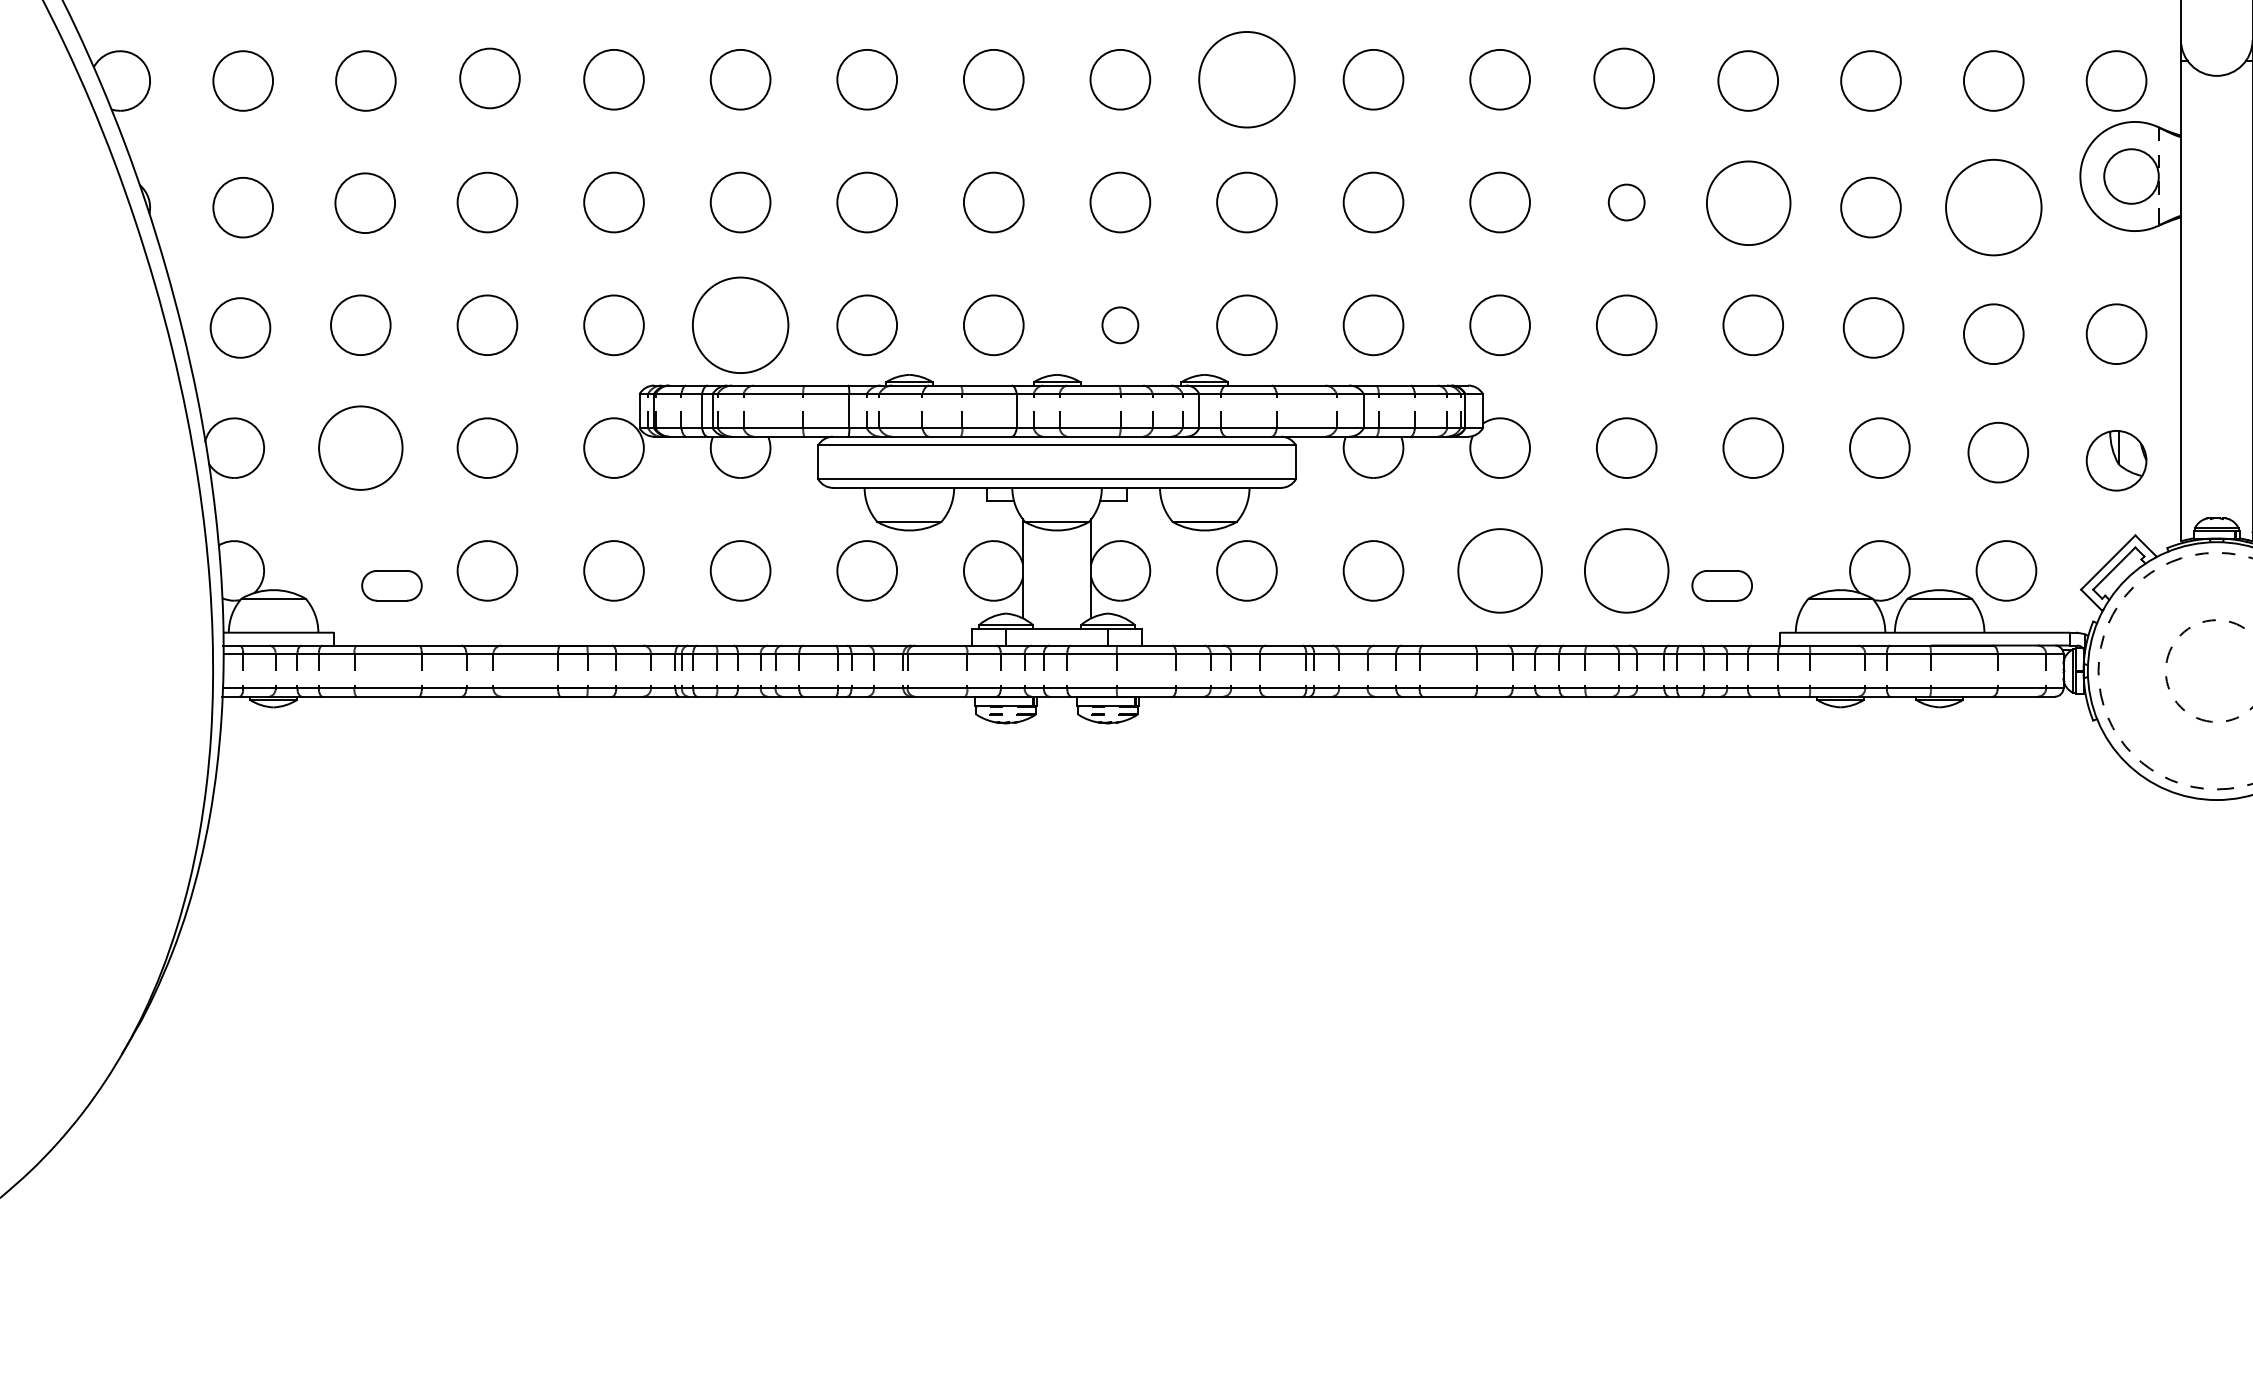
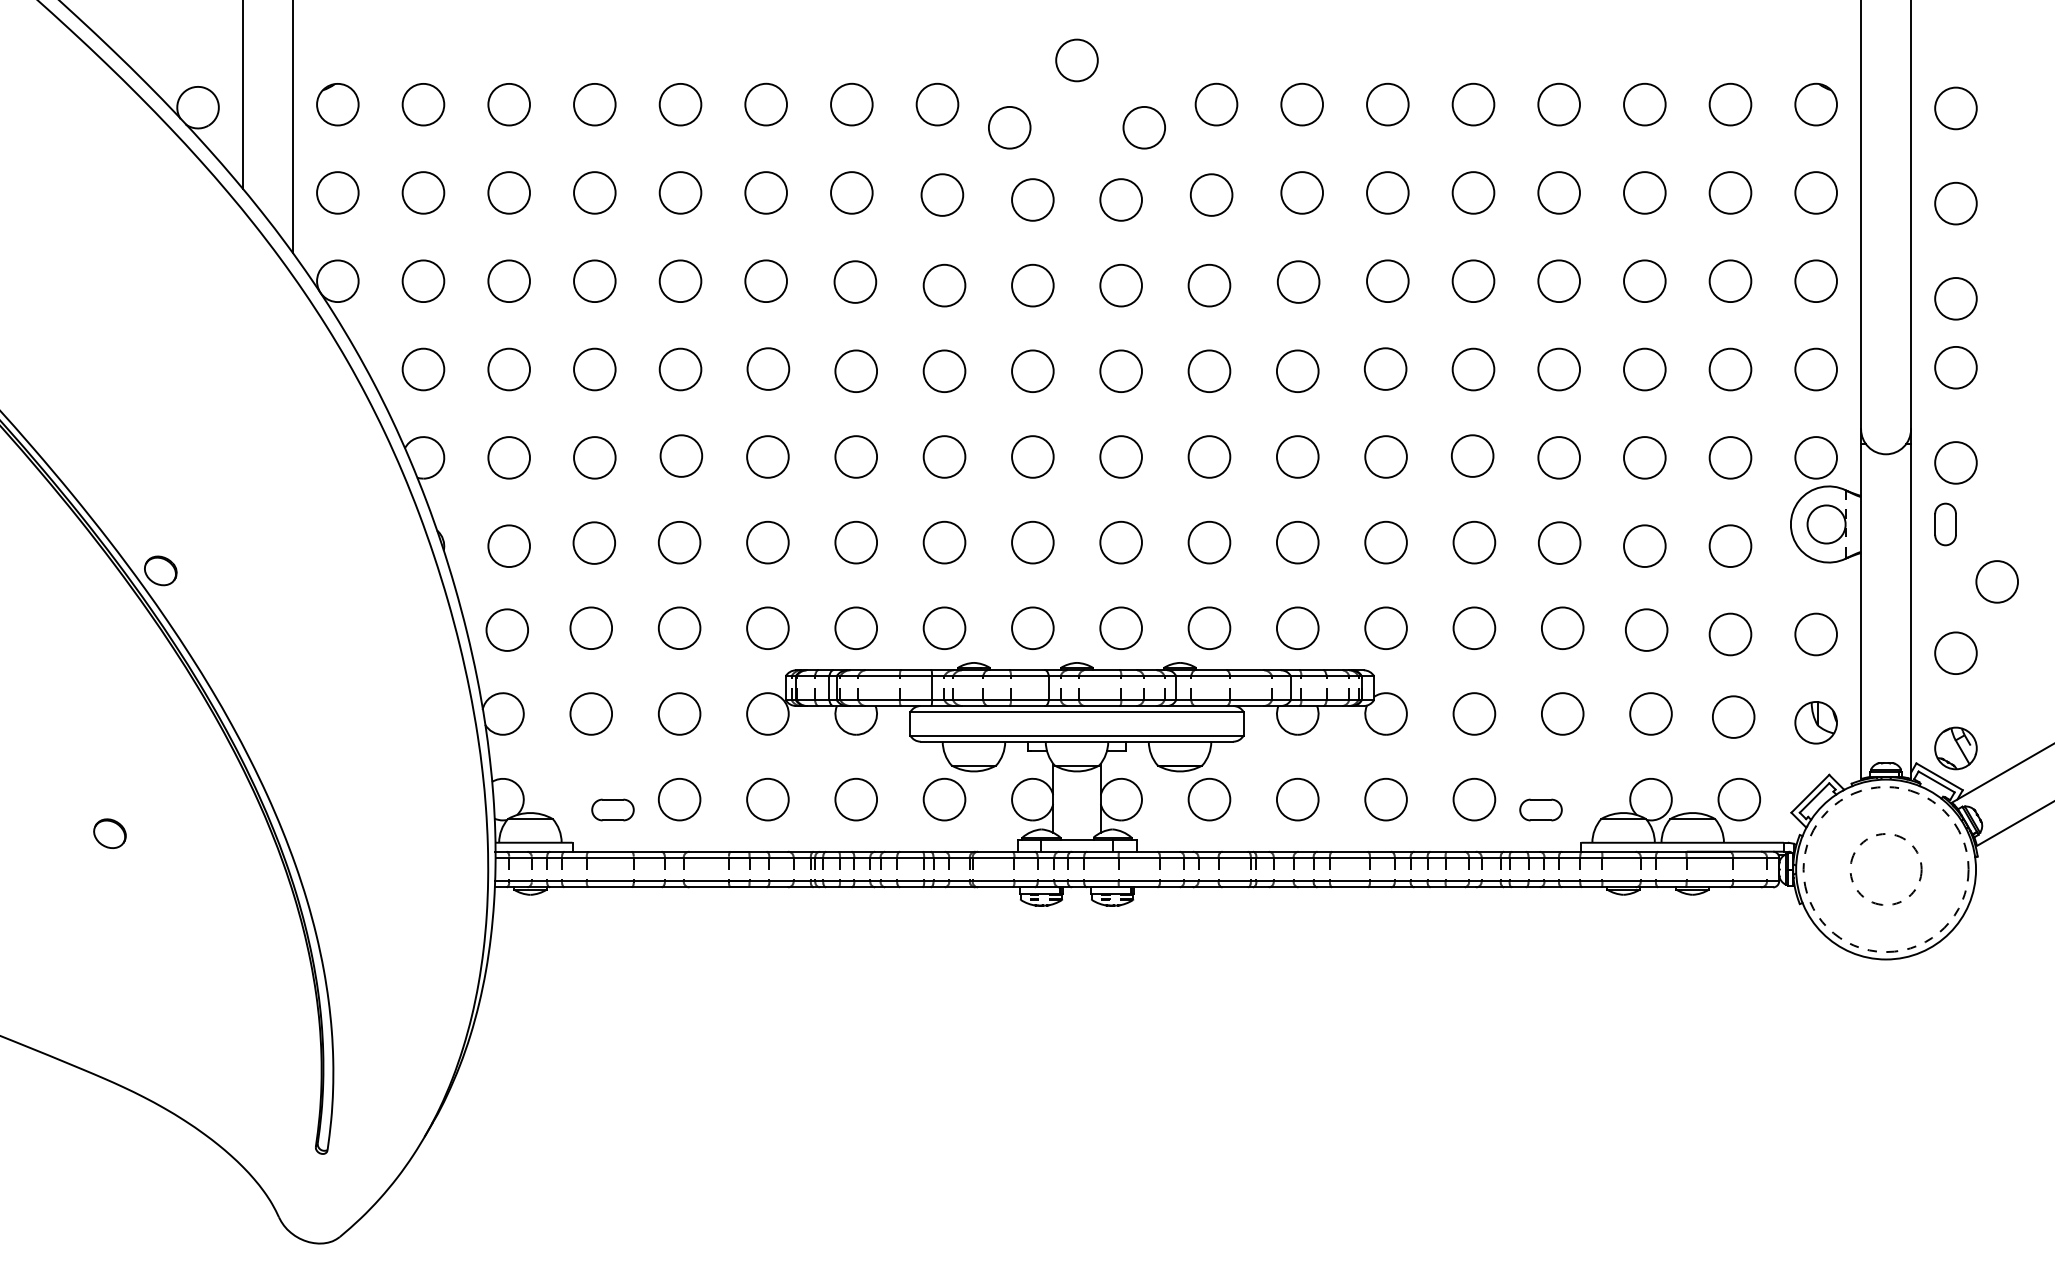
circle: (1246, 79) -> (1209, 456), size x0.62
circle: (1626, 202) -> (1474, 542), size x1.67
circle: (1748, 202) -> (1559, 542), size x0.71
circle: (1993, 208) -> (1730, 546), size x0.62
circle: (741, 325) -> (856, 628), size x0.62
circle: (1120, 325) -> (1121, 628), size x1.67
circle: (361, 447) -> (591, 713), size x0.71
circle: (1499, 570) -> (1385, 799), size x0.71
circle: (1626, 570) -> (1474, 799), size x0.71

